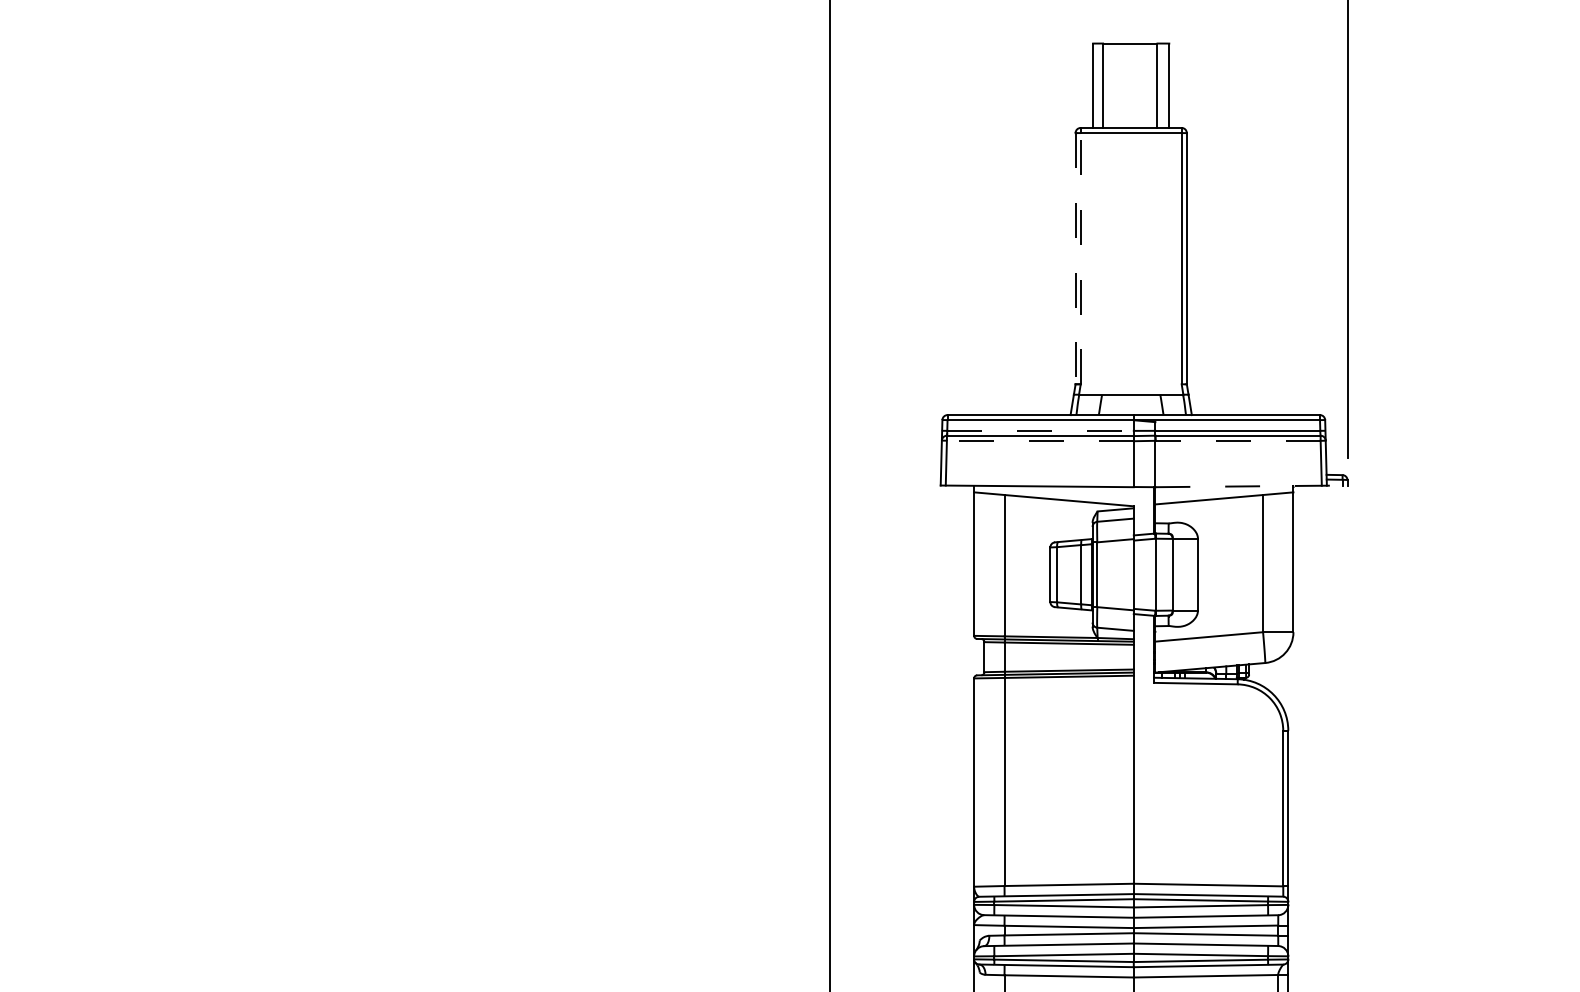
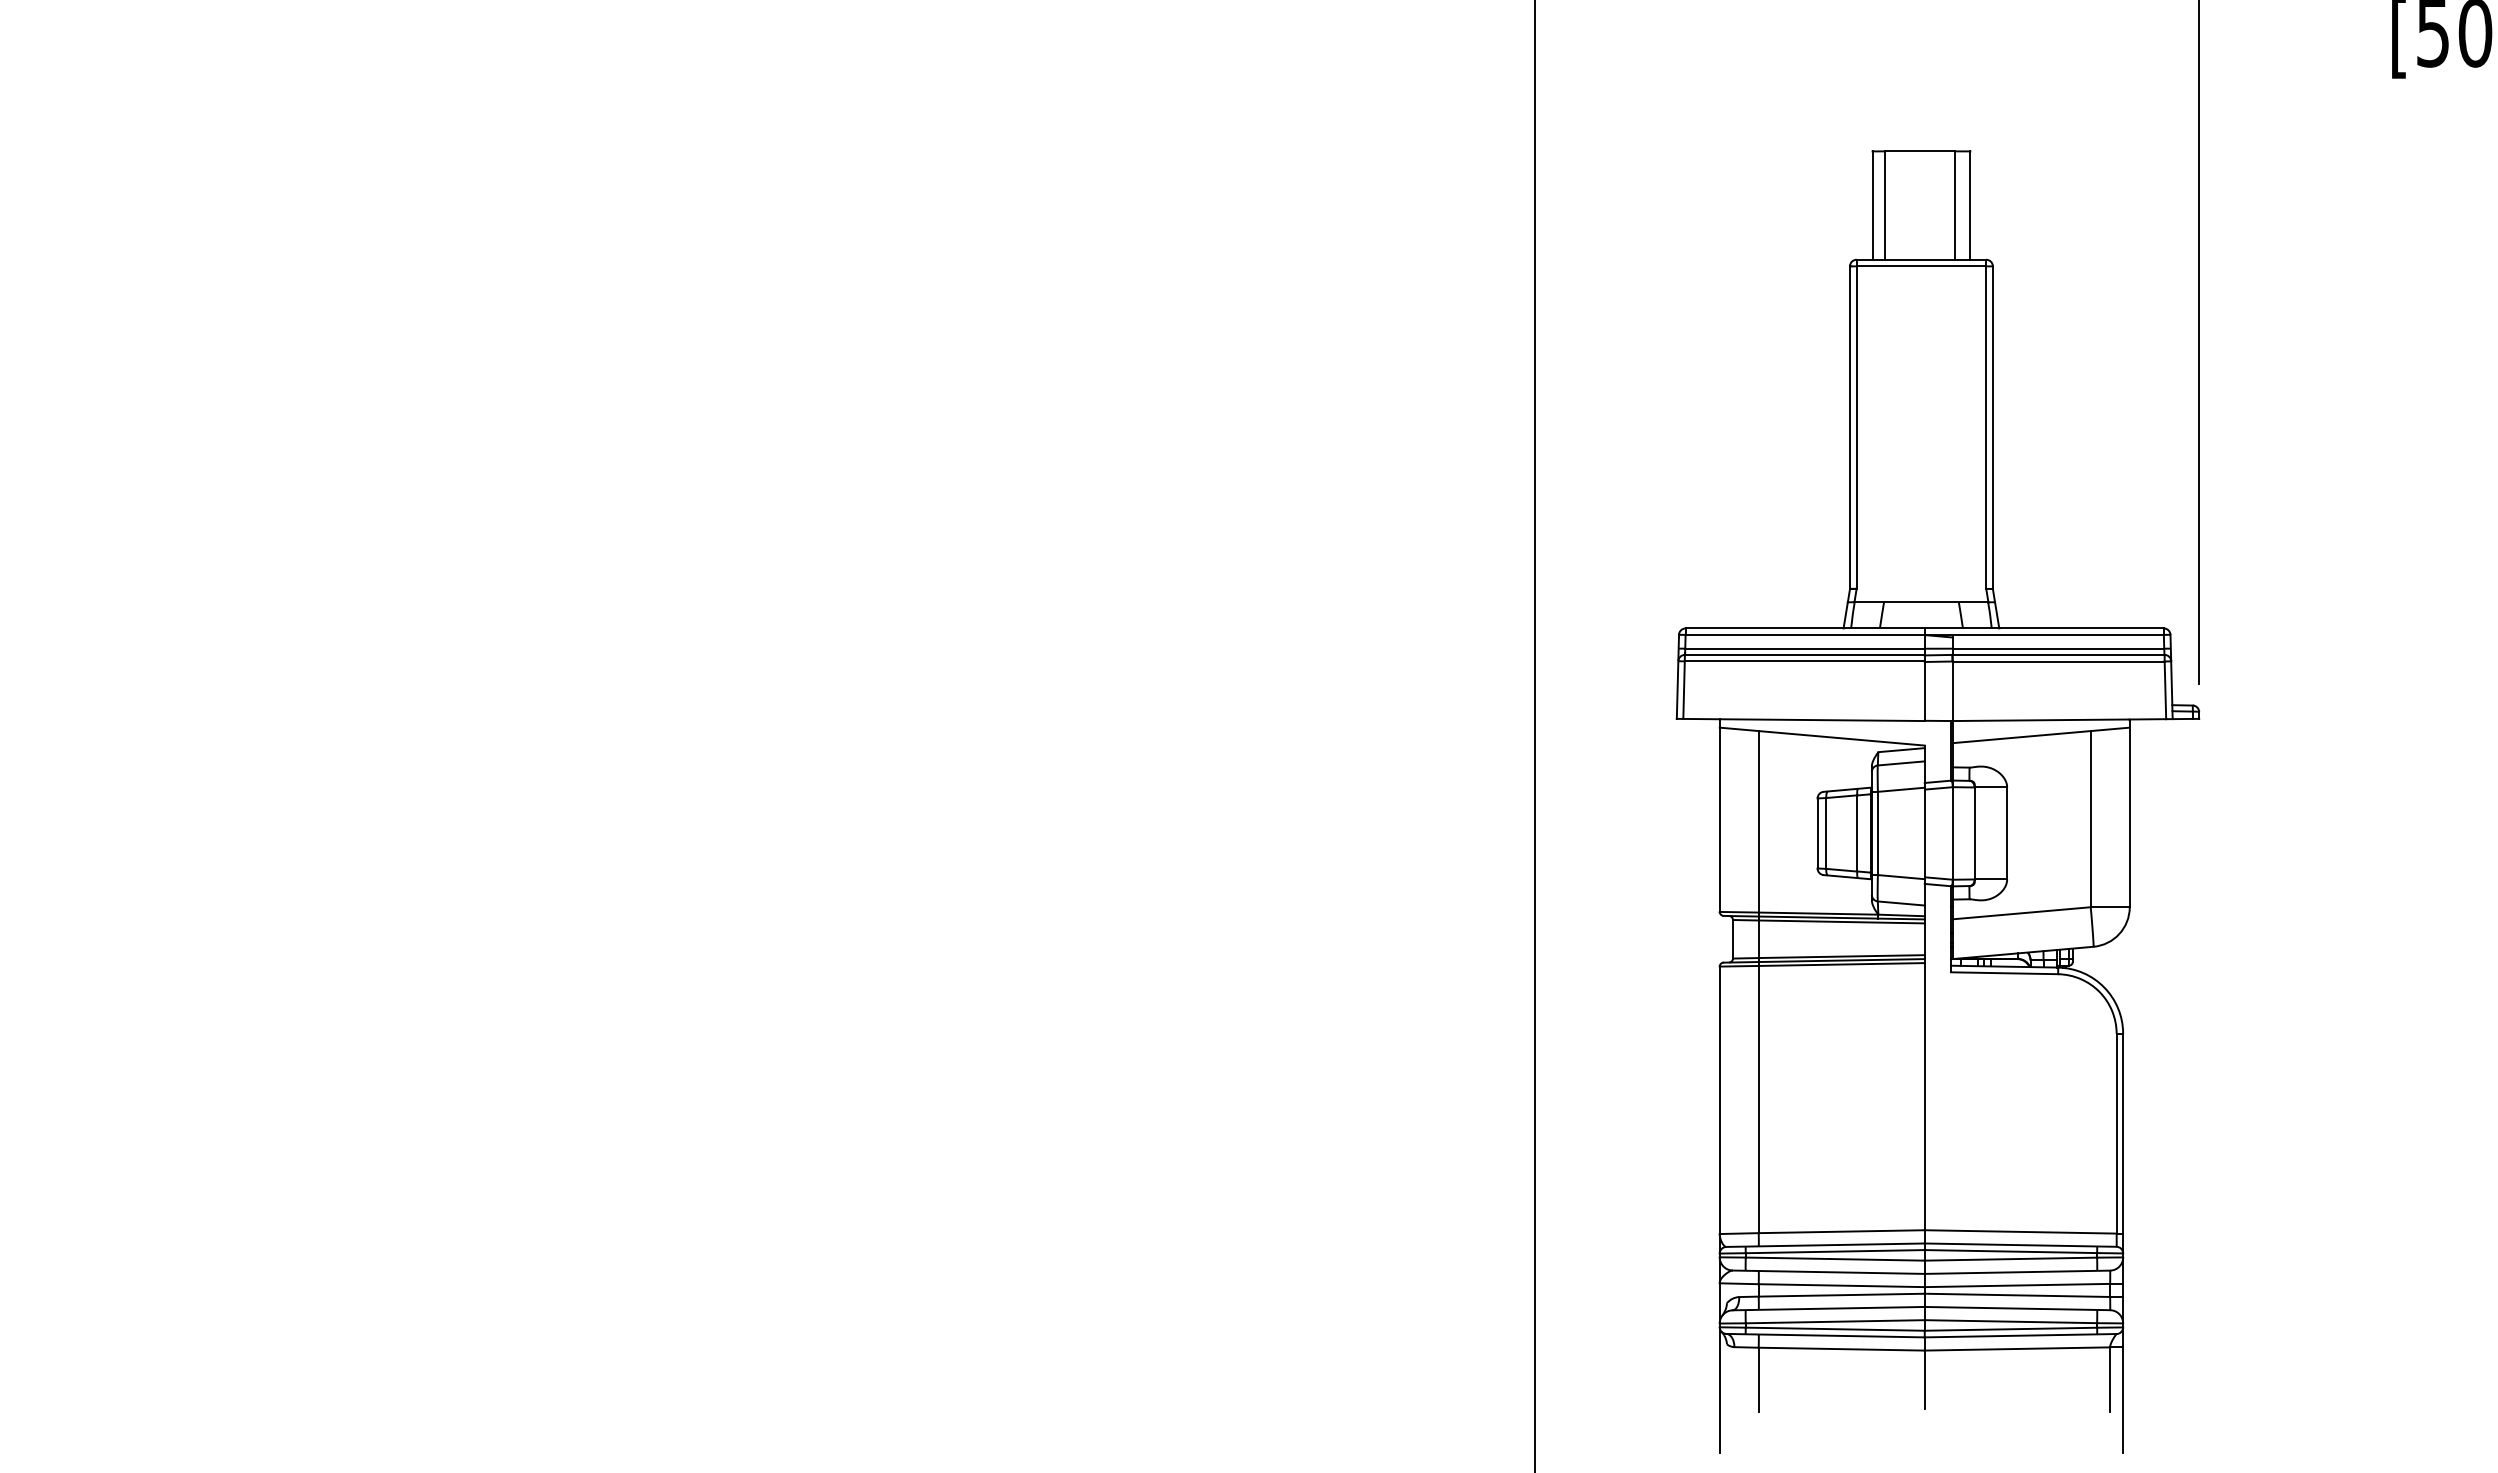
line: (1080, 258) -> (1856, 427), dashed -> solid
line: (1075, 259) -> (1850, 428), dashed -> solid
line: (1040, 430) -> (1805, 648), dashed -> solid
line: (1040, 440) -> (1804, 661), dashed -> solid
line: (1237, 440) -> (2058, 661), dashed -> solid
line: (1251, 486) -> (2076, 719), dashed -> solid

